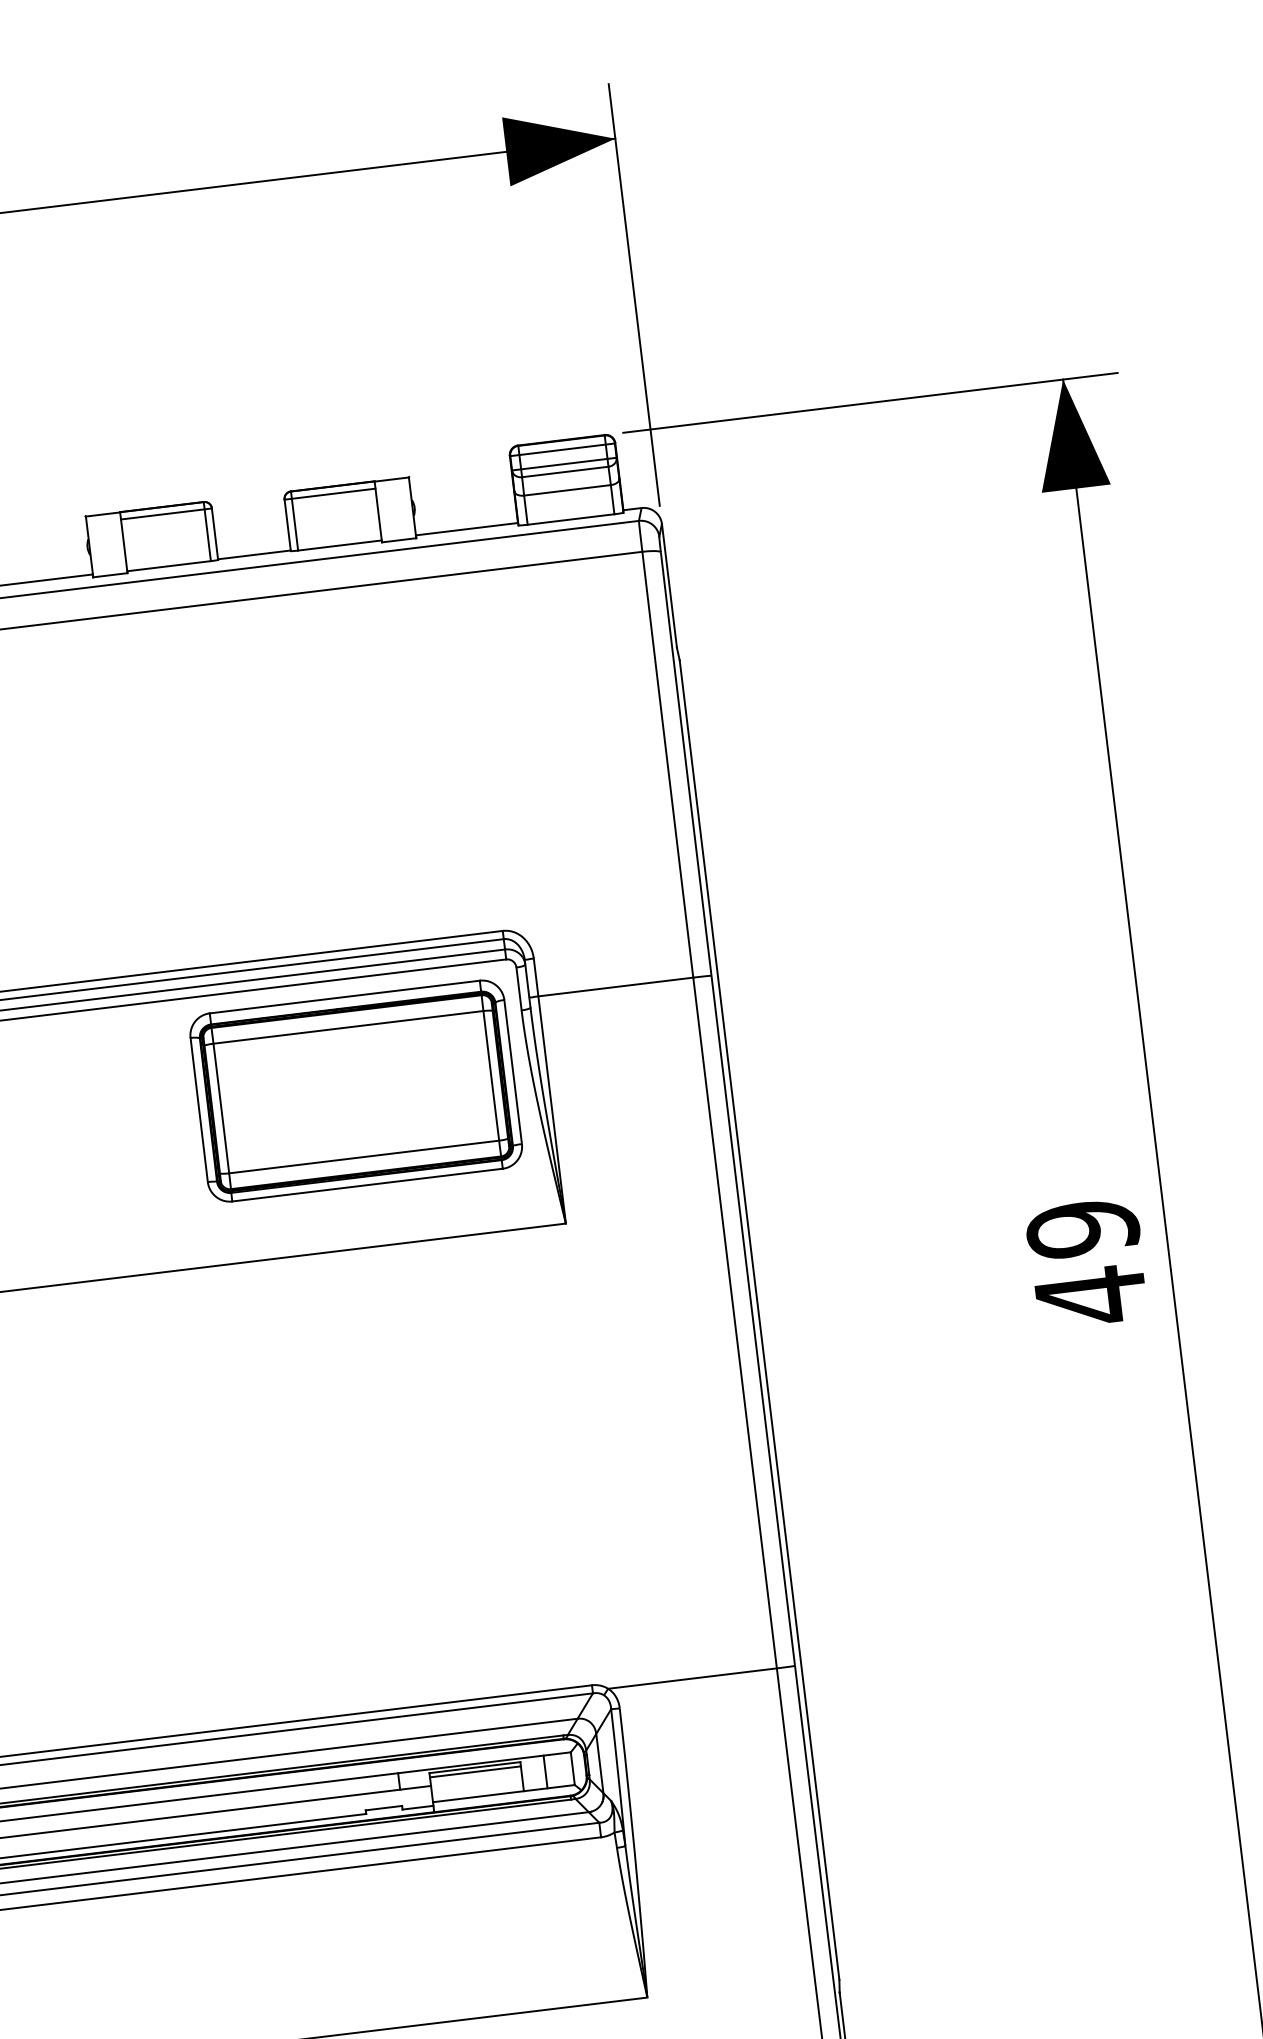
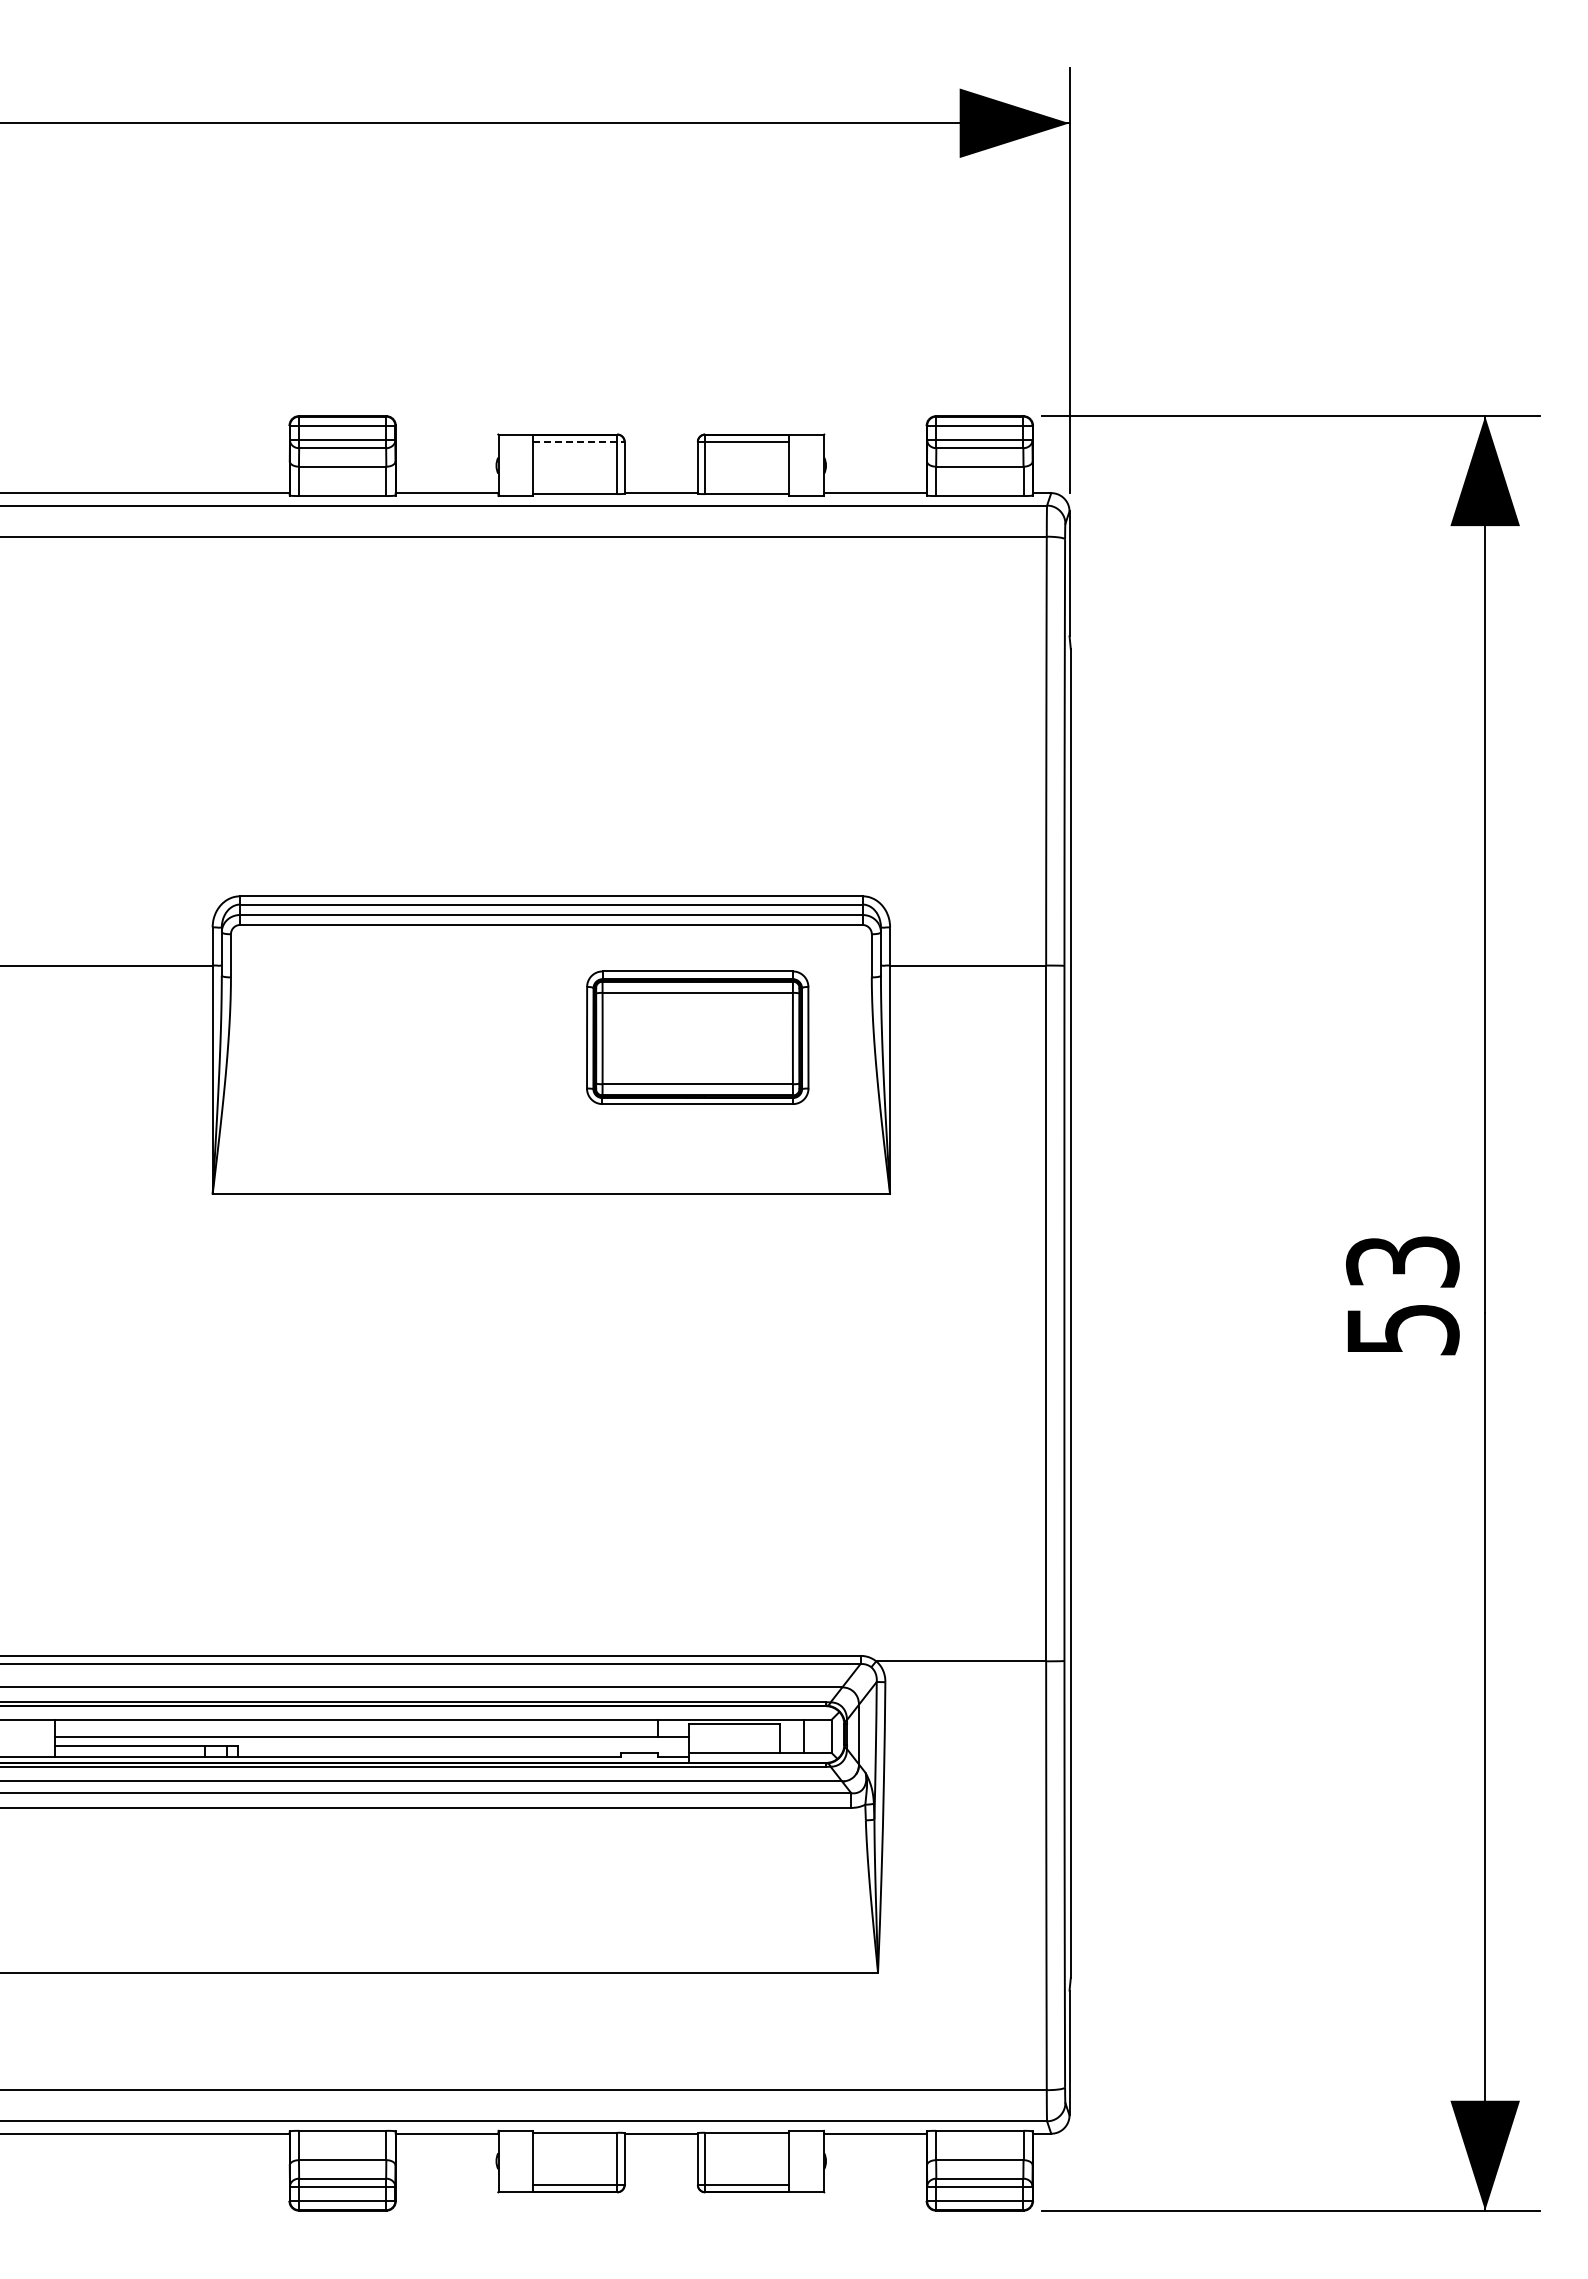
line: (166, 513) -> (578, 441), solid -> dashed
part: (355, 1090) -> (697, 1037), size x0.7
text: (1086, 1263) -> (1402, 1296), 49 -> 53
line: (475, 1771) -> (734, 1727), removed

